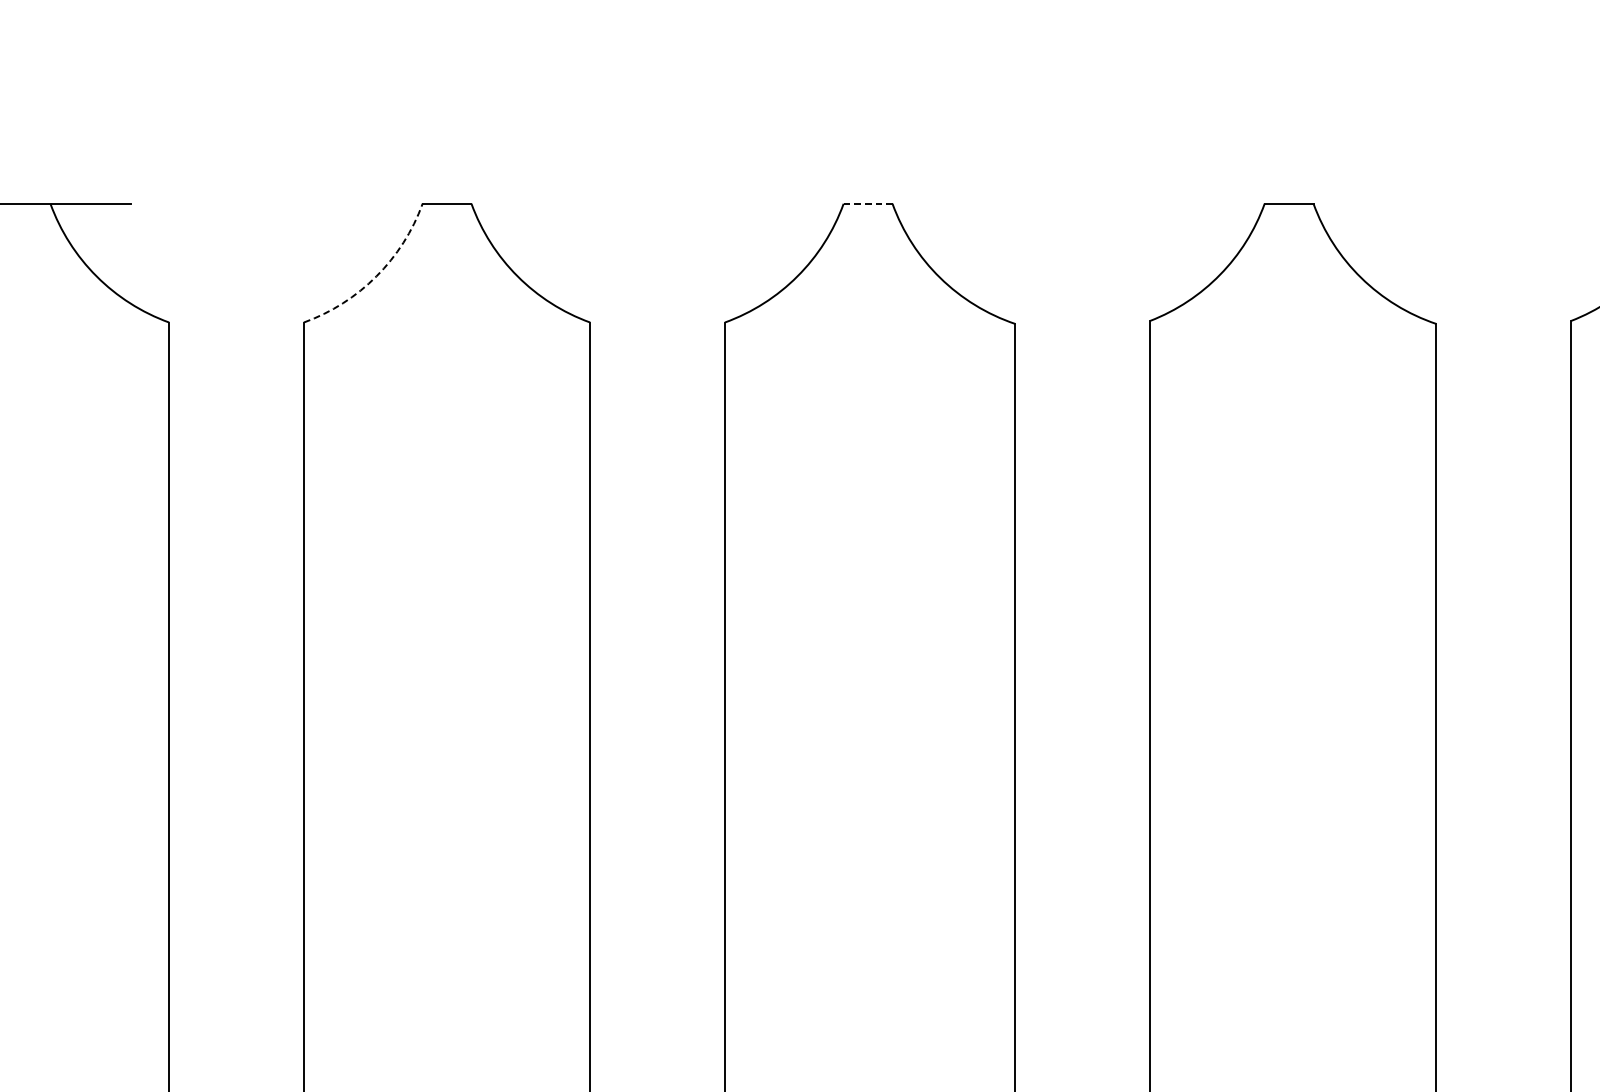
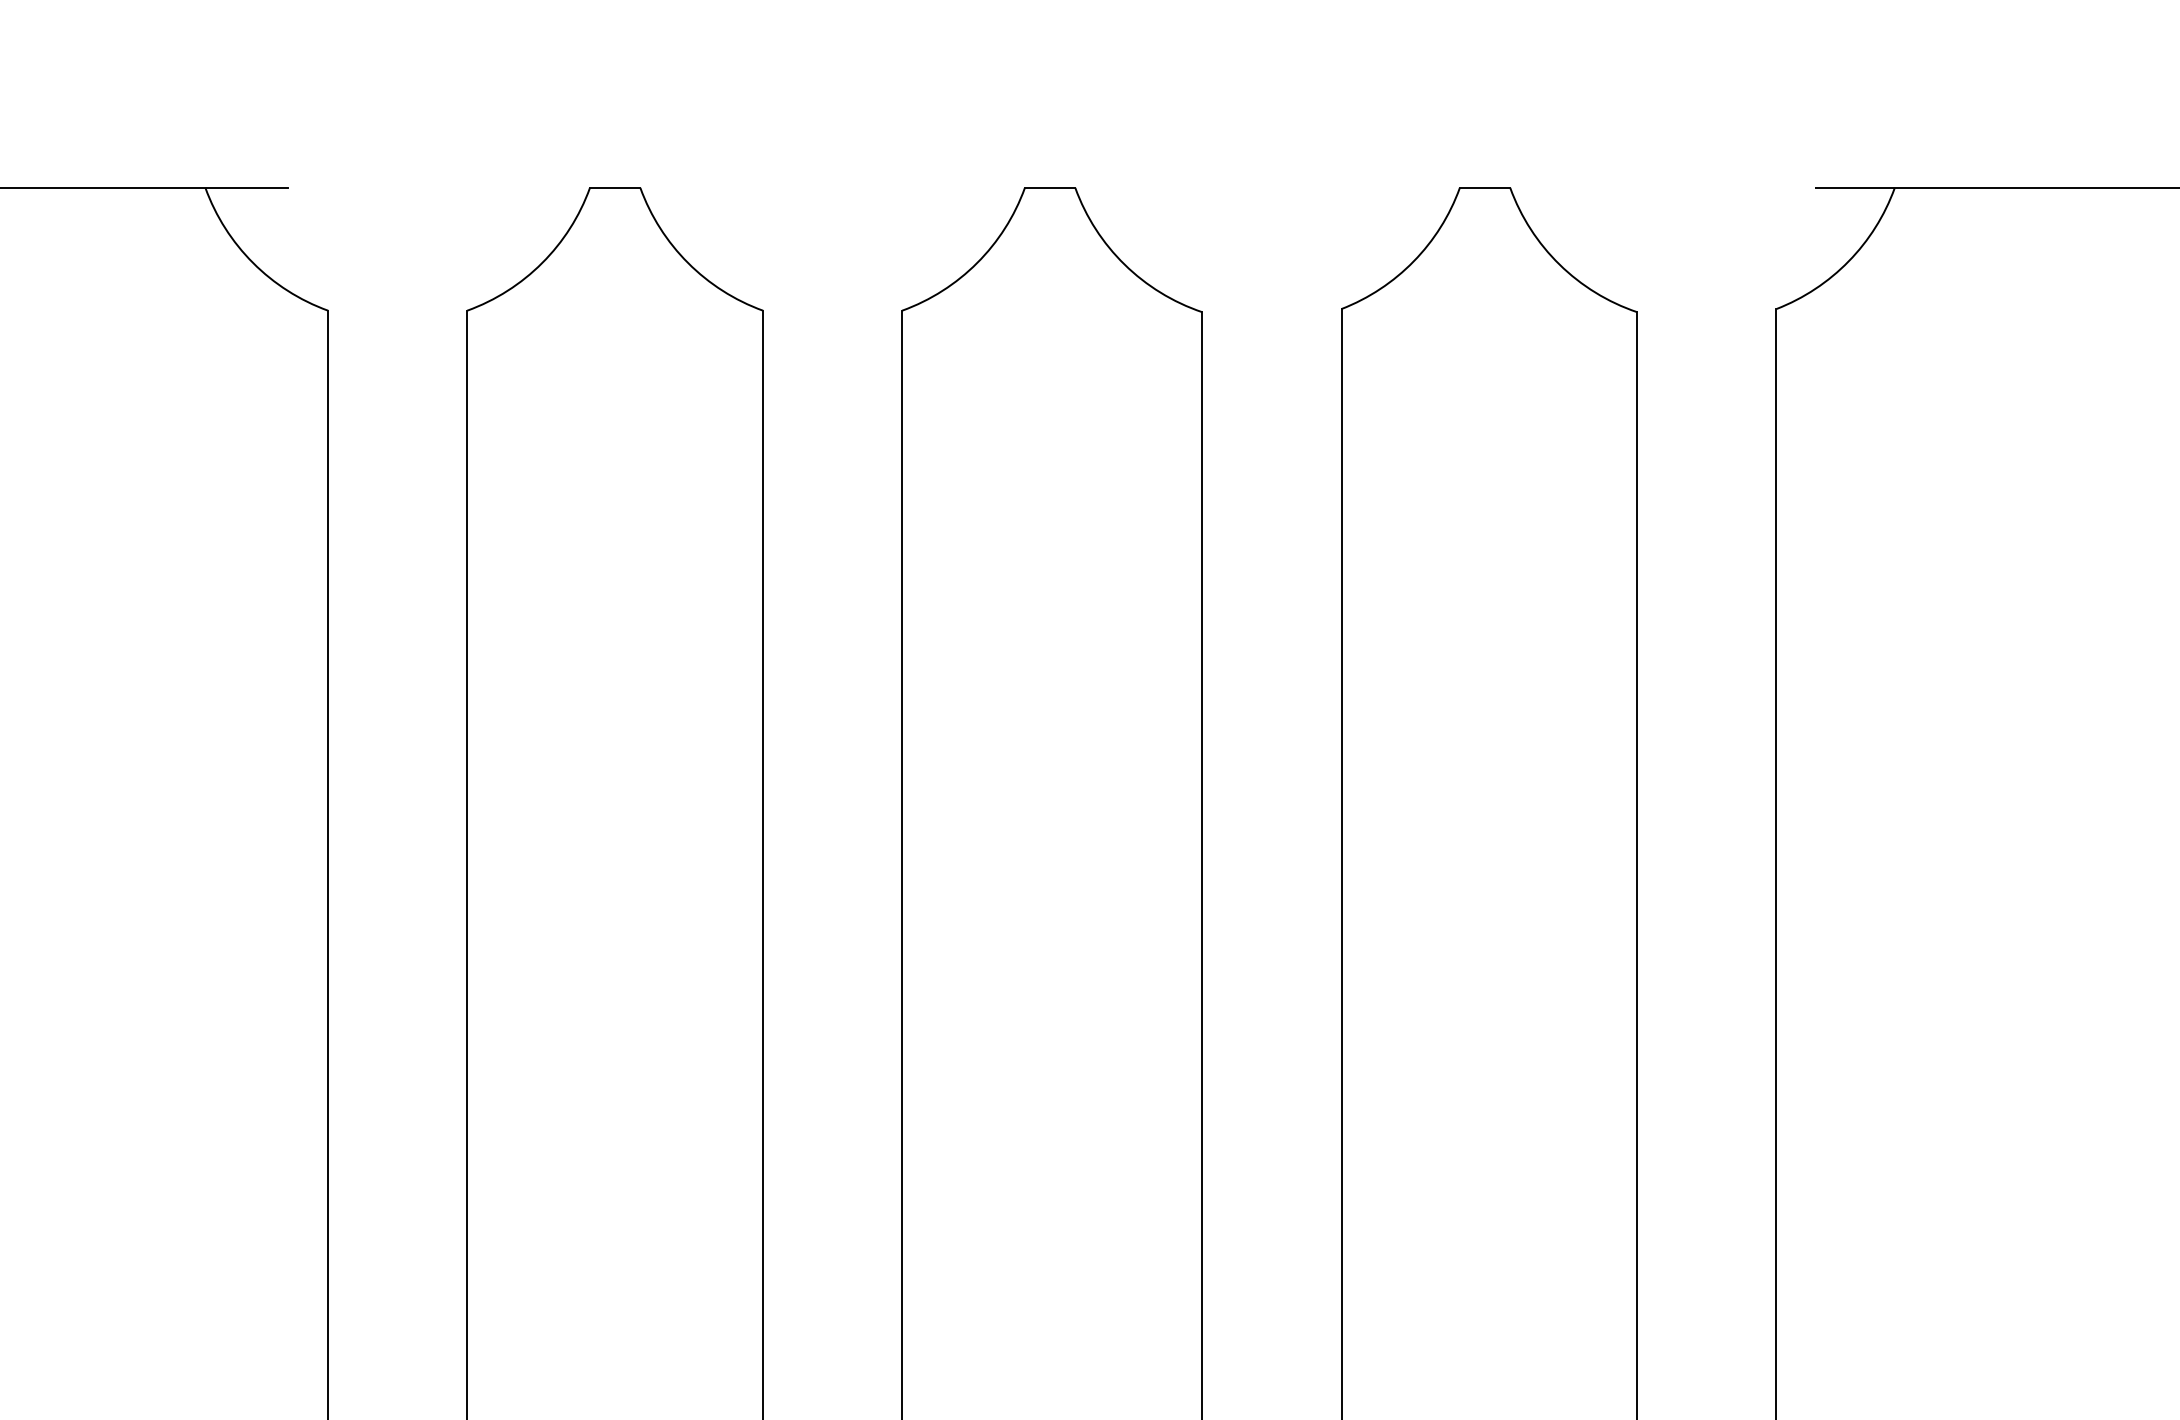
line: (868, 203) -> (1050, 187), dashed -> solid
arc: (376, 276) -> (542, 263), dashed -> solid

